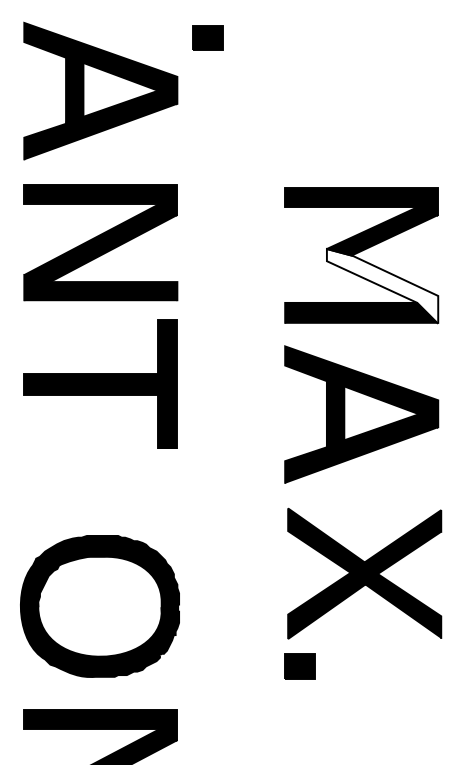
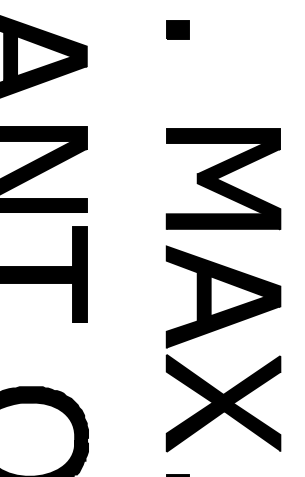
part: (207, 37) -> (177, 29), moved
fill: (382, 286) -> (238, 202), added
part: (364, 573) -> (223, 403), moved

